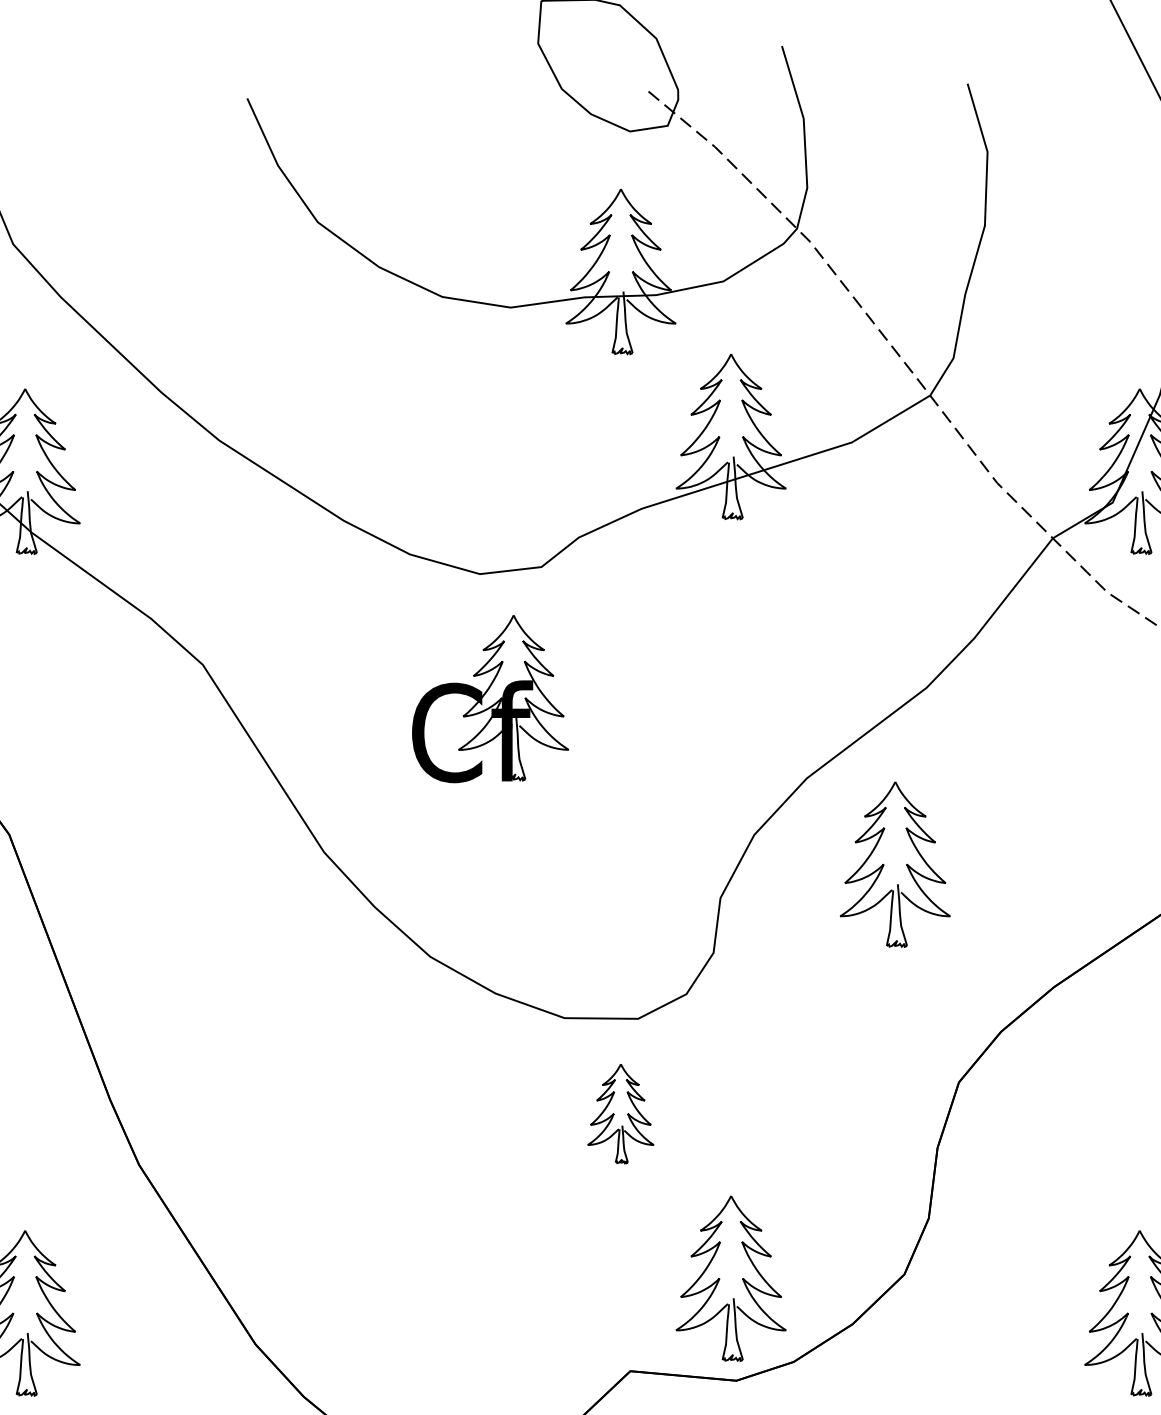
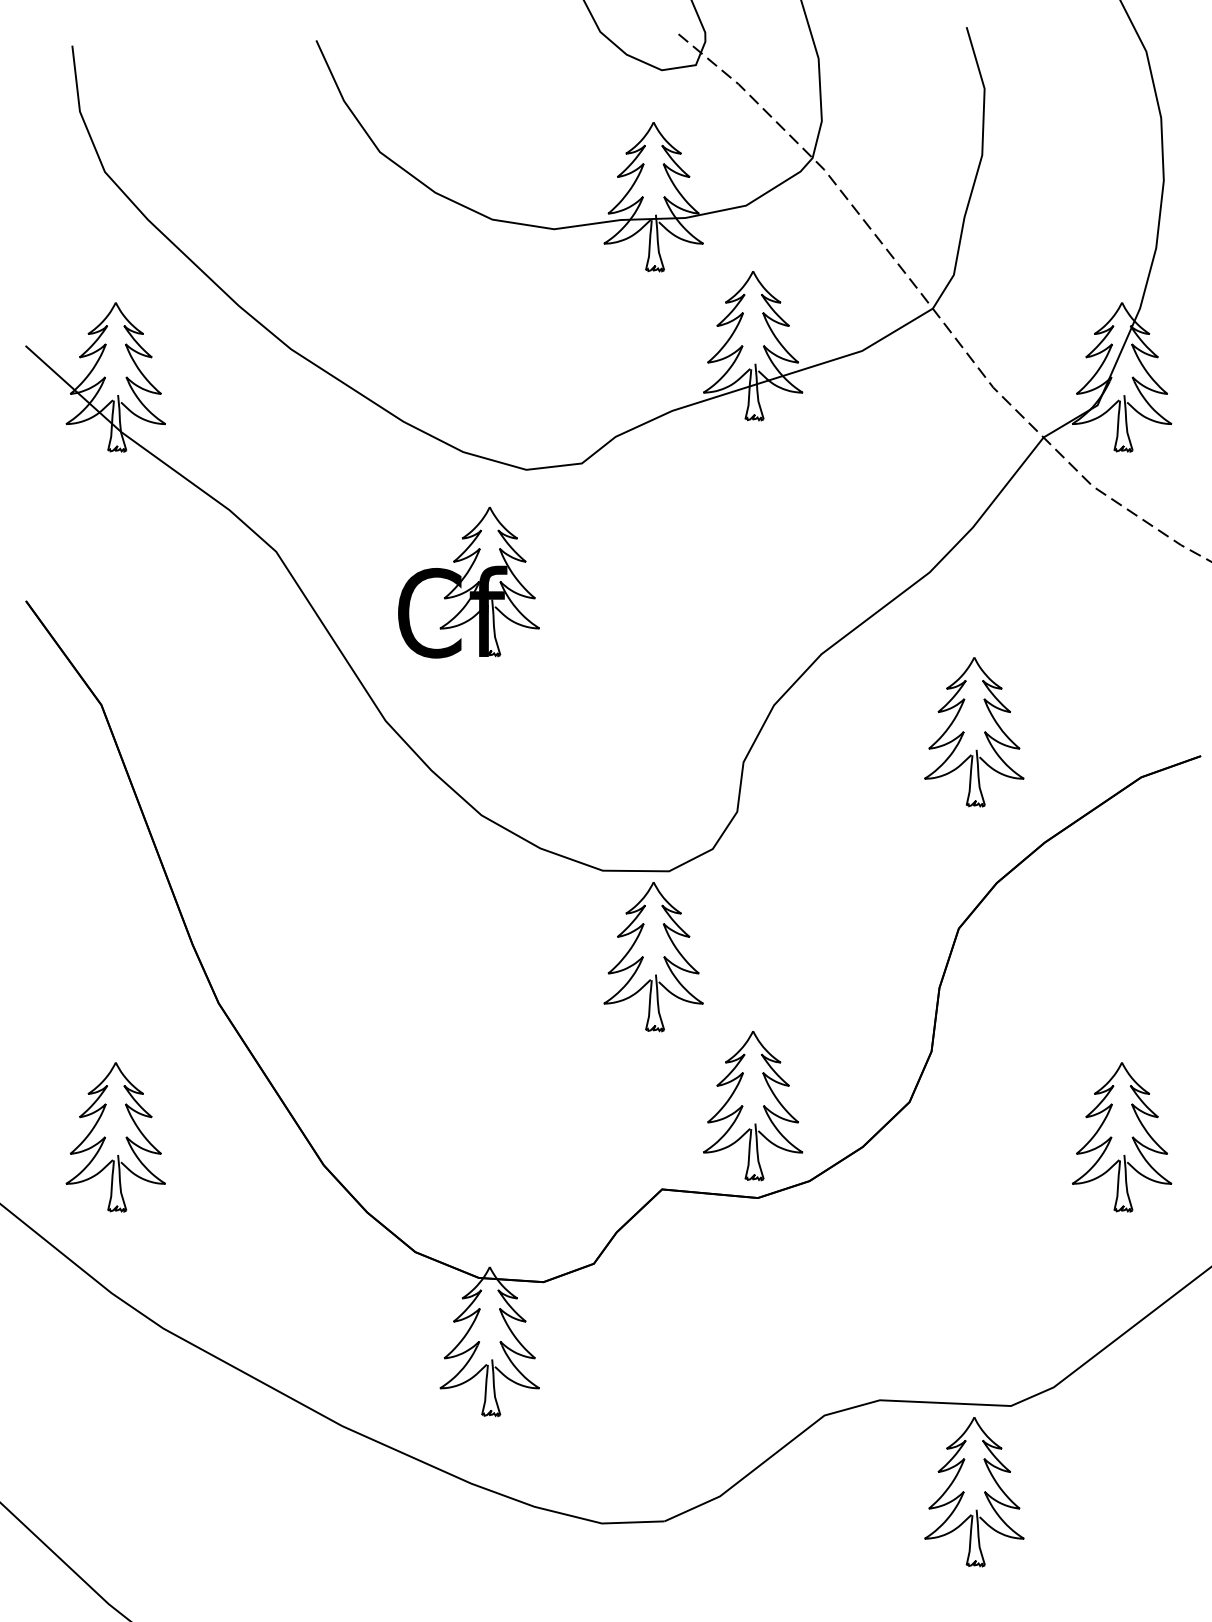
part: (490, 698) -> (468, 582), moved
part: (895, 865) -> (974, 732), moved
part: (620, 1114) -> (653, 957), size x1.67

